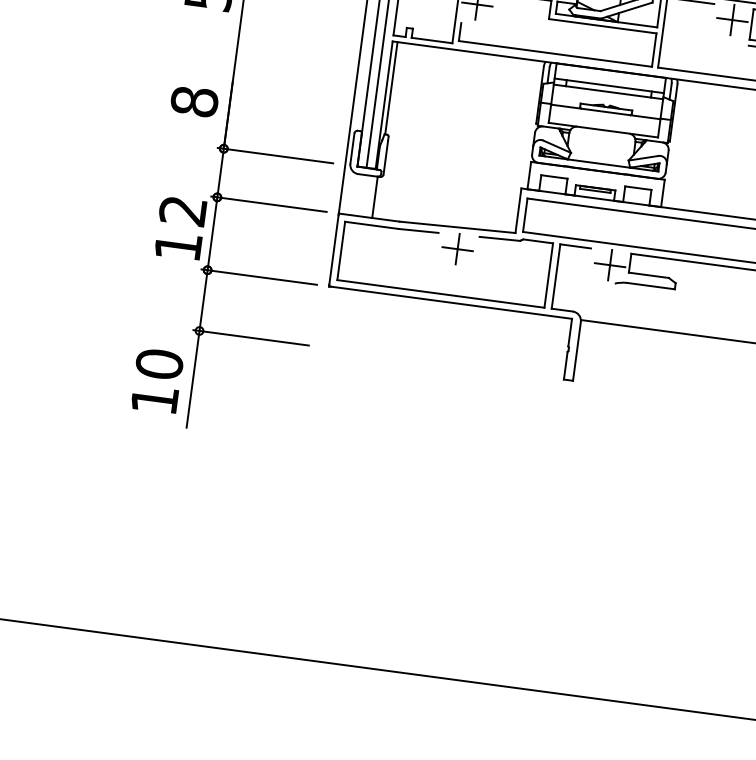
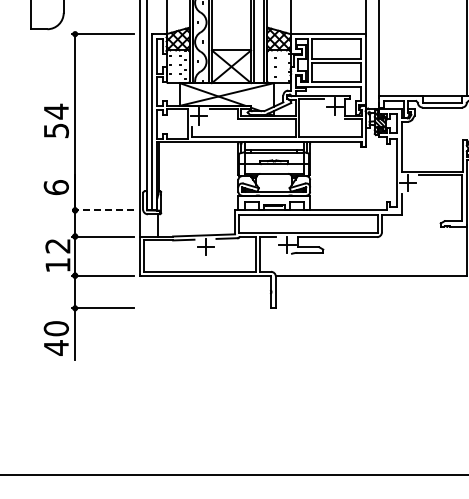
text: (192, 101) -> (55, 187), 8 -> 6
line: (274, 155) -> (102, 210), solid -> dashed
text: (155, 399) -> (56, 347), 10 -> 40

